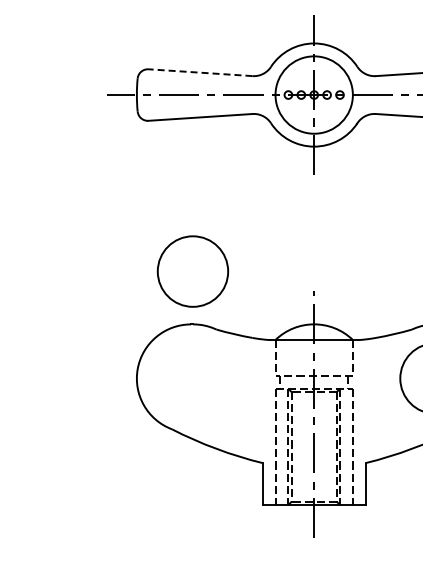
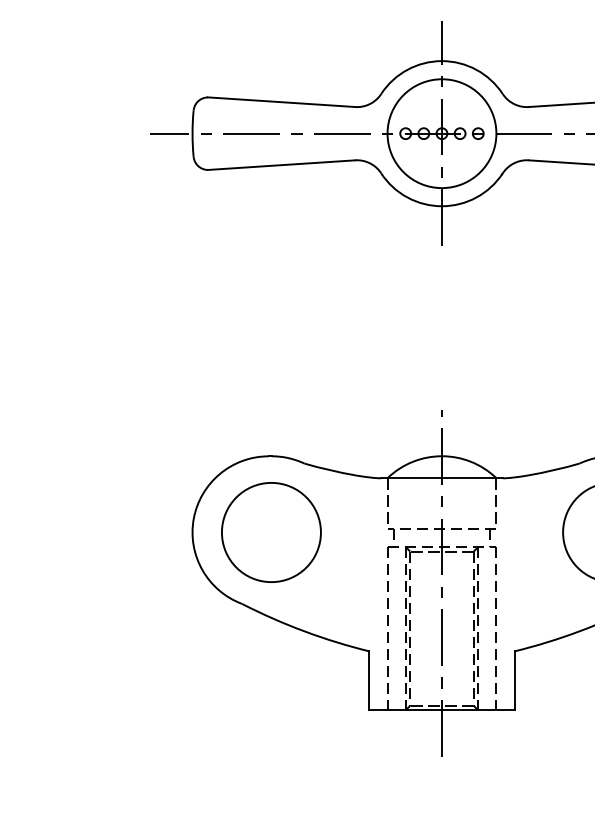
line: (199, 72) -> (280, 101), dashed -> solid
part: (192, 271) -> (270, 532), moved

